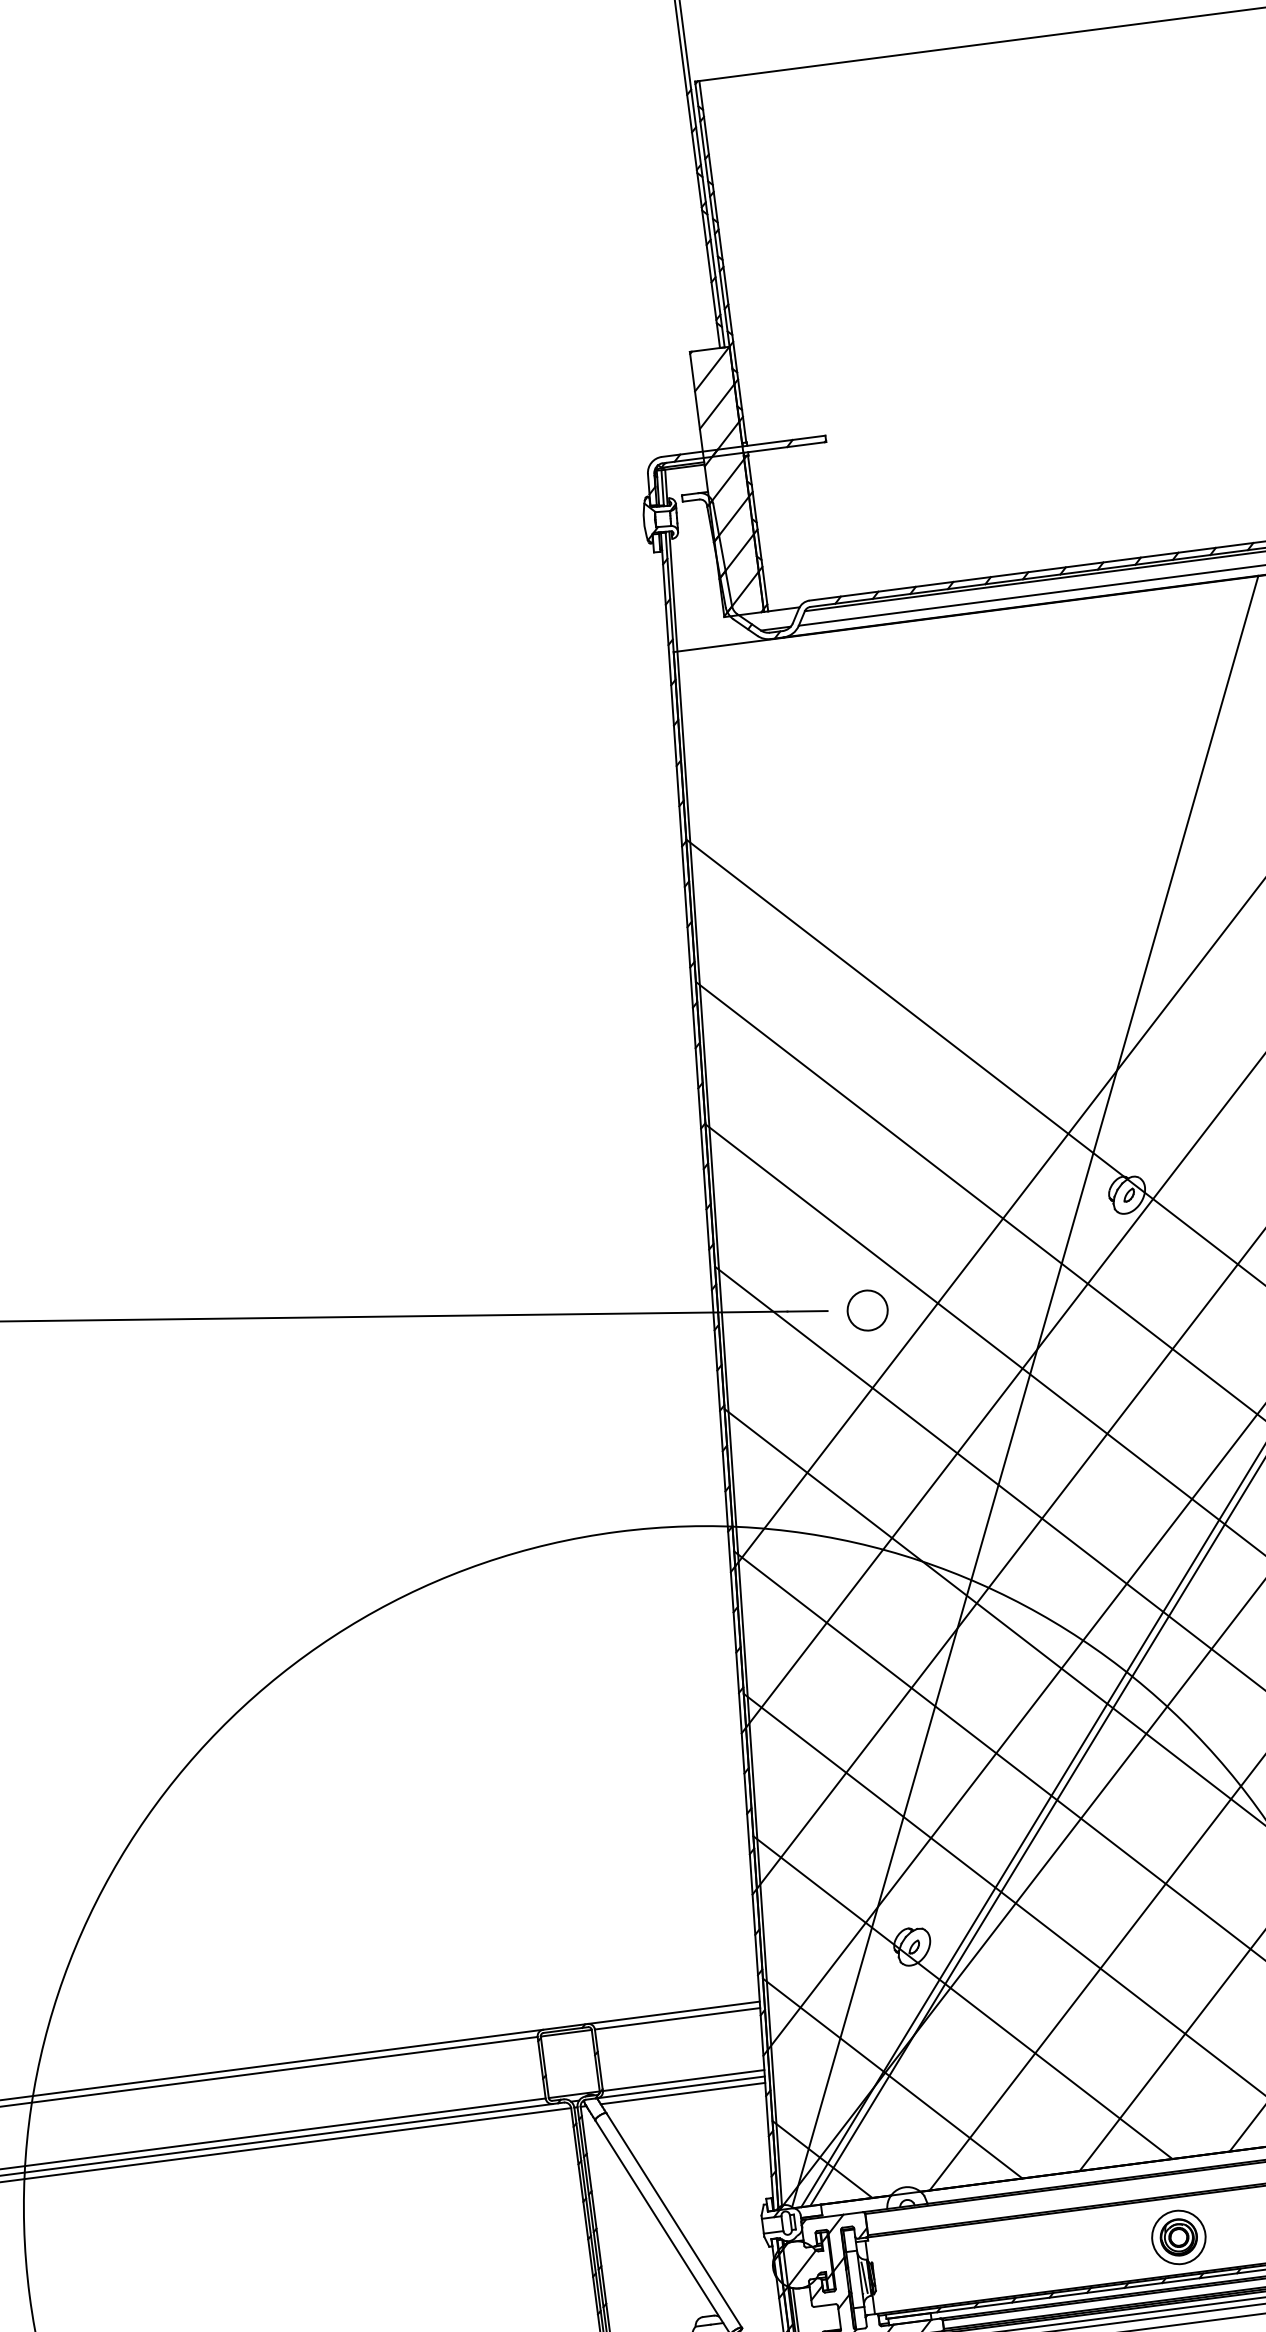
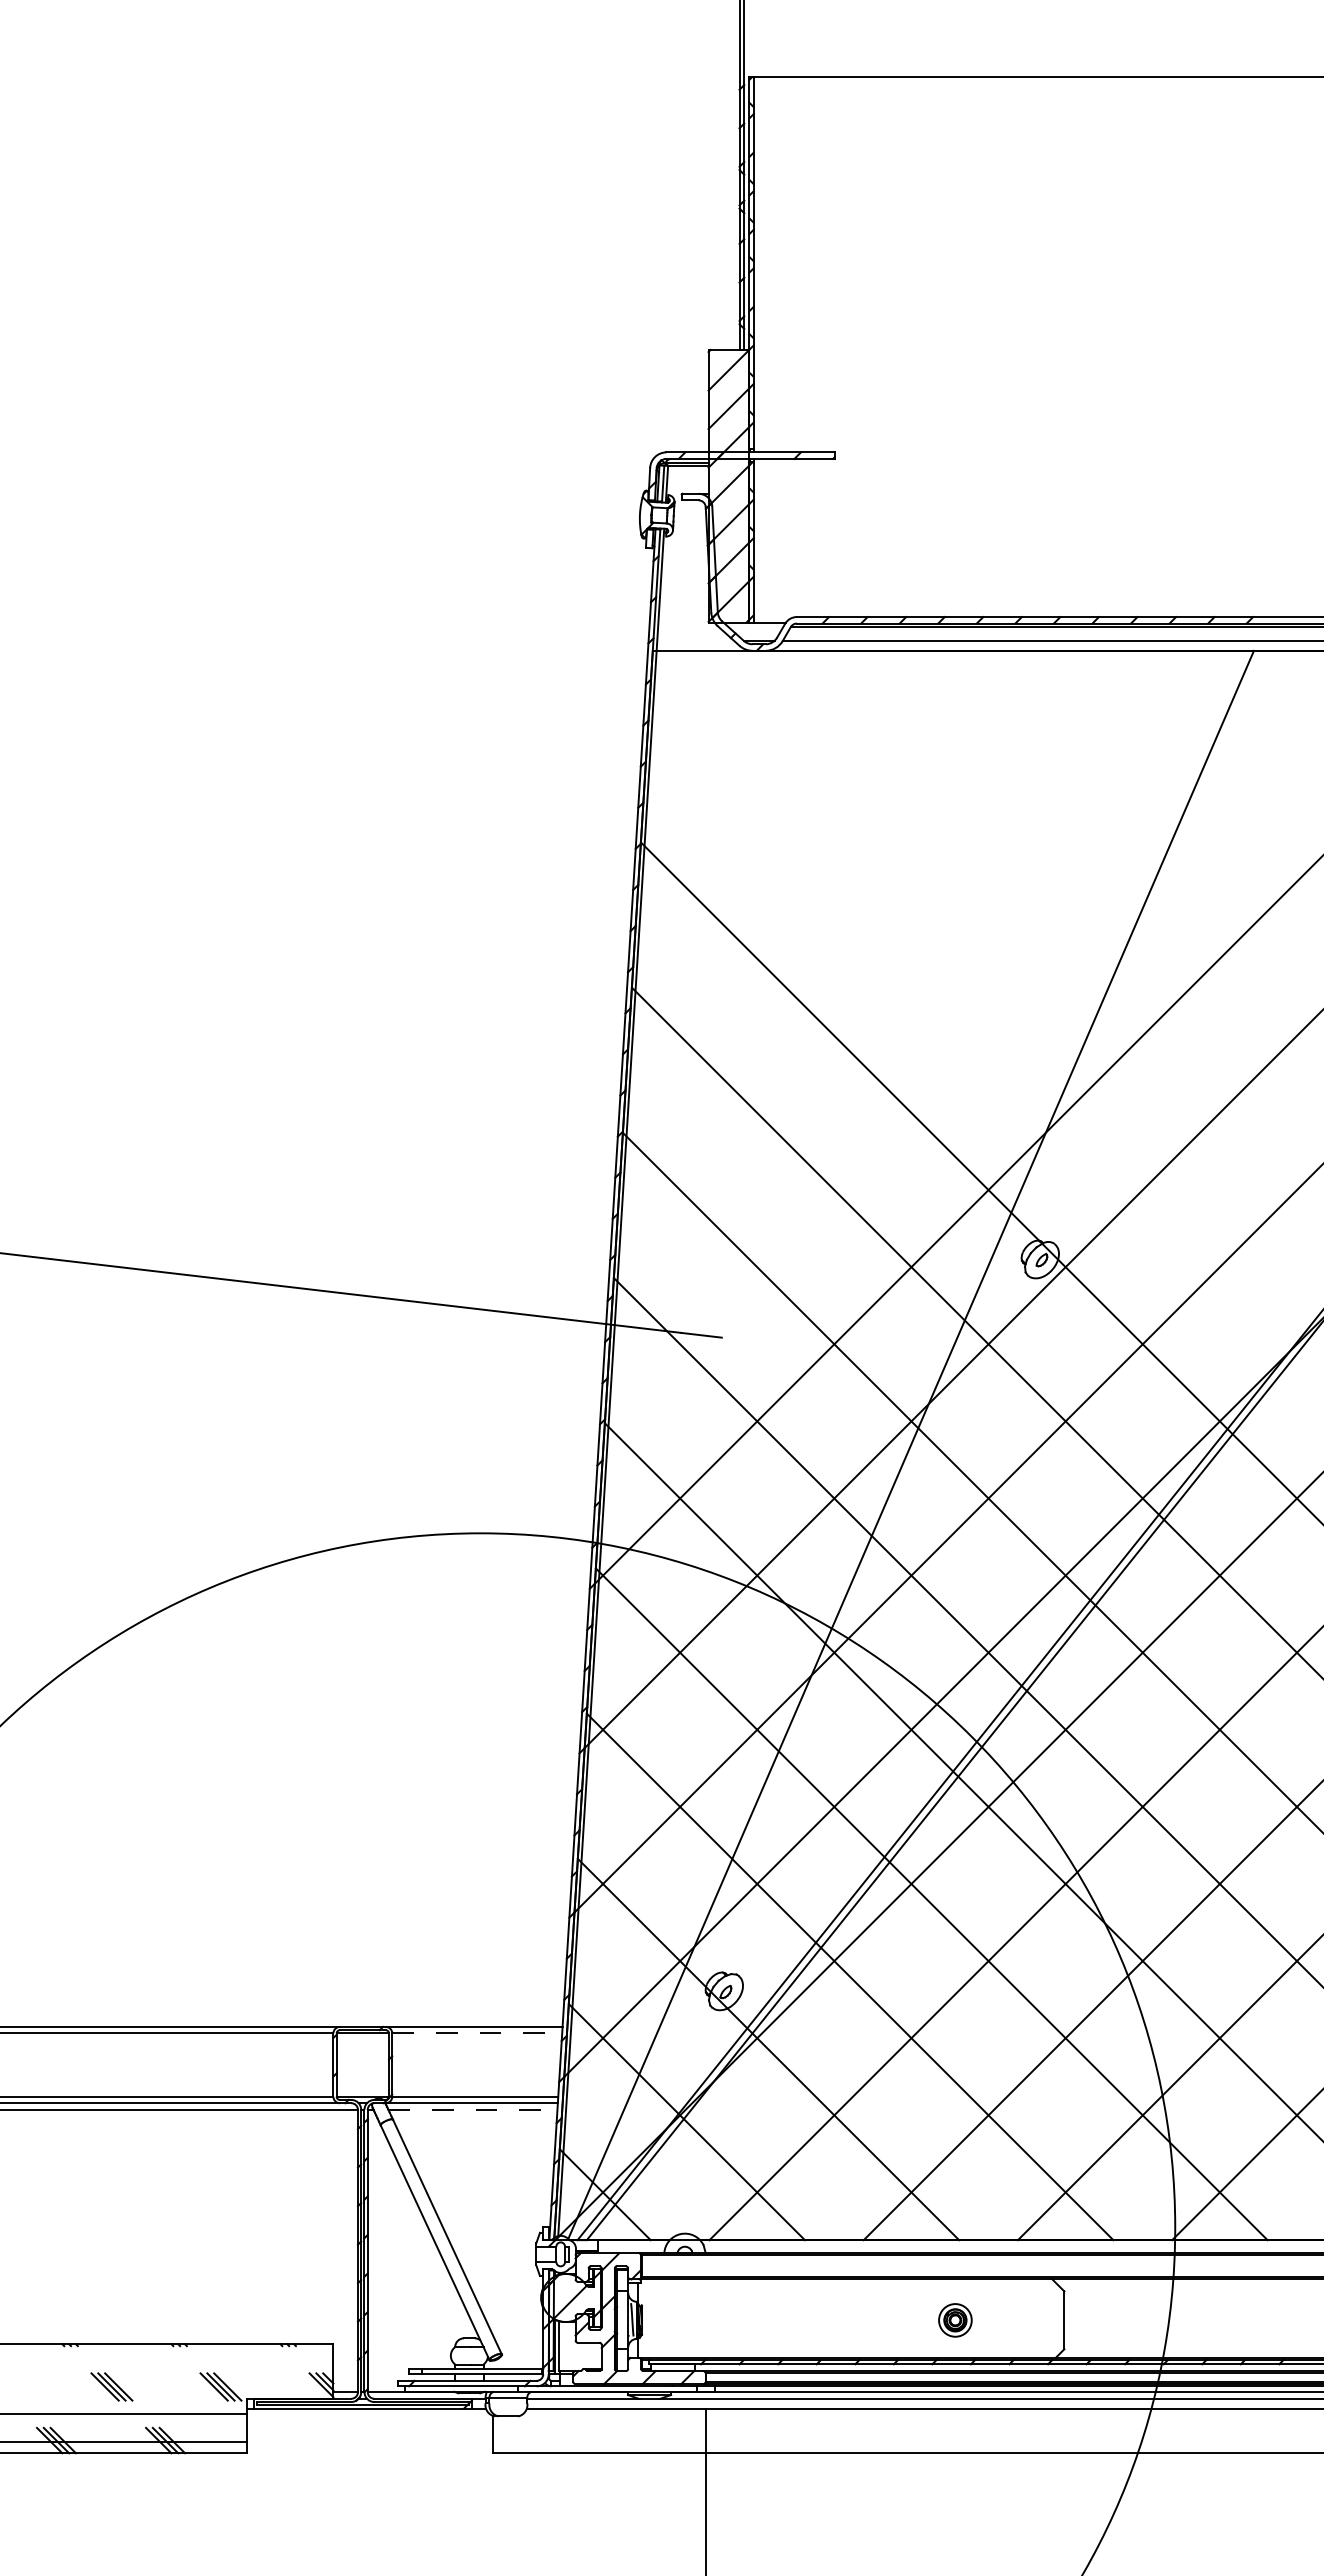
circle: (867, 1310) -> (762, 1342), removed
line: (677, 2018) -> (477, 2033), solid -> dashed
line: (682, 2093) -> (472, 2109), solid -> dashed
part: (1179, 2237) -> (955, 2320), size x0.6

